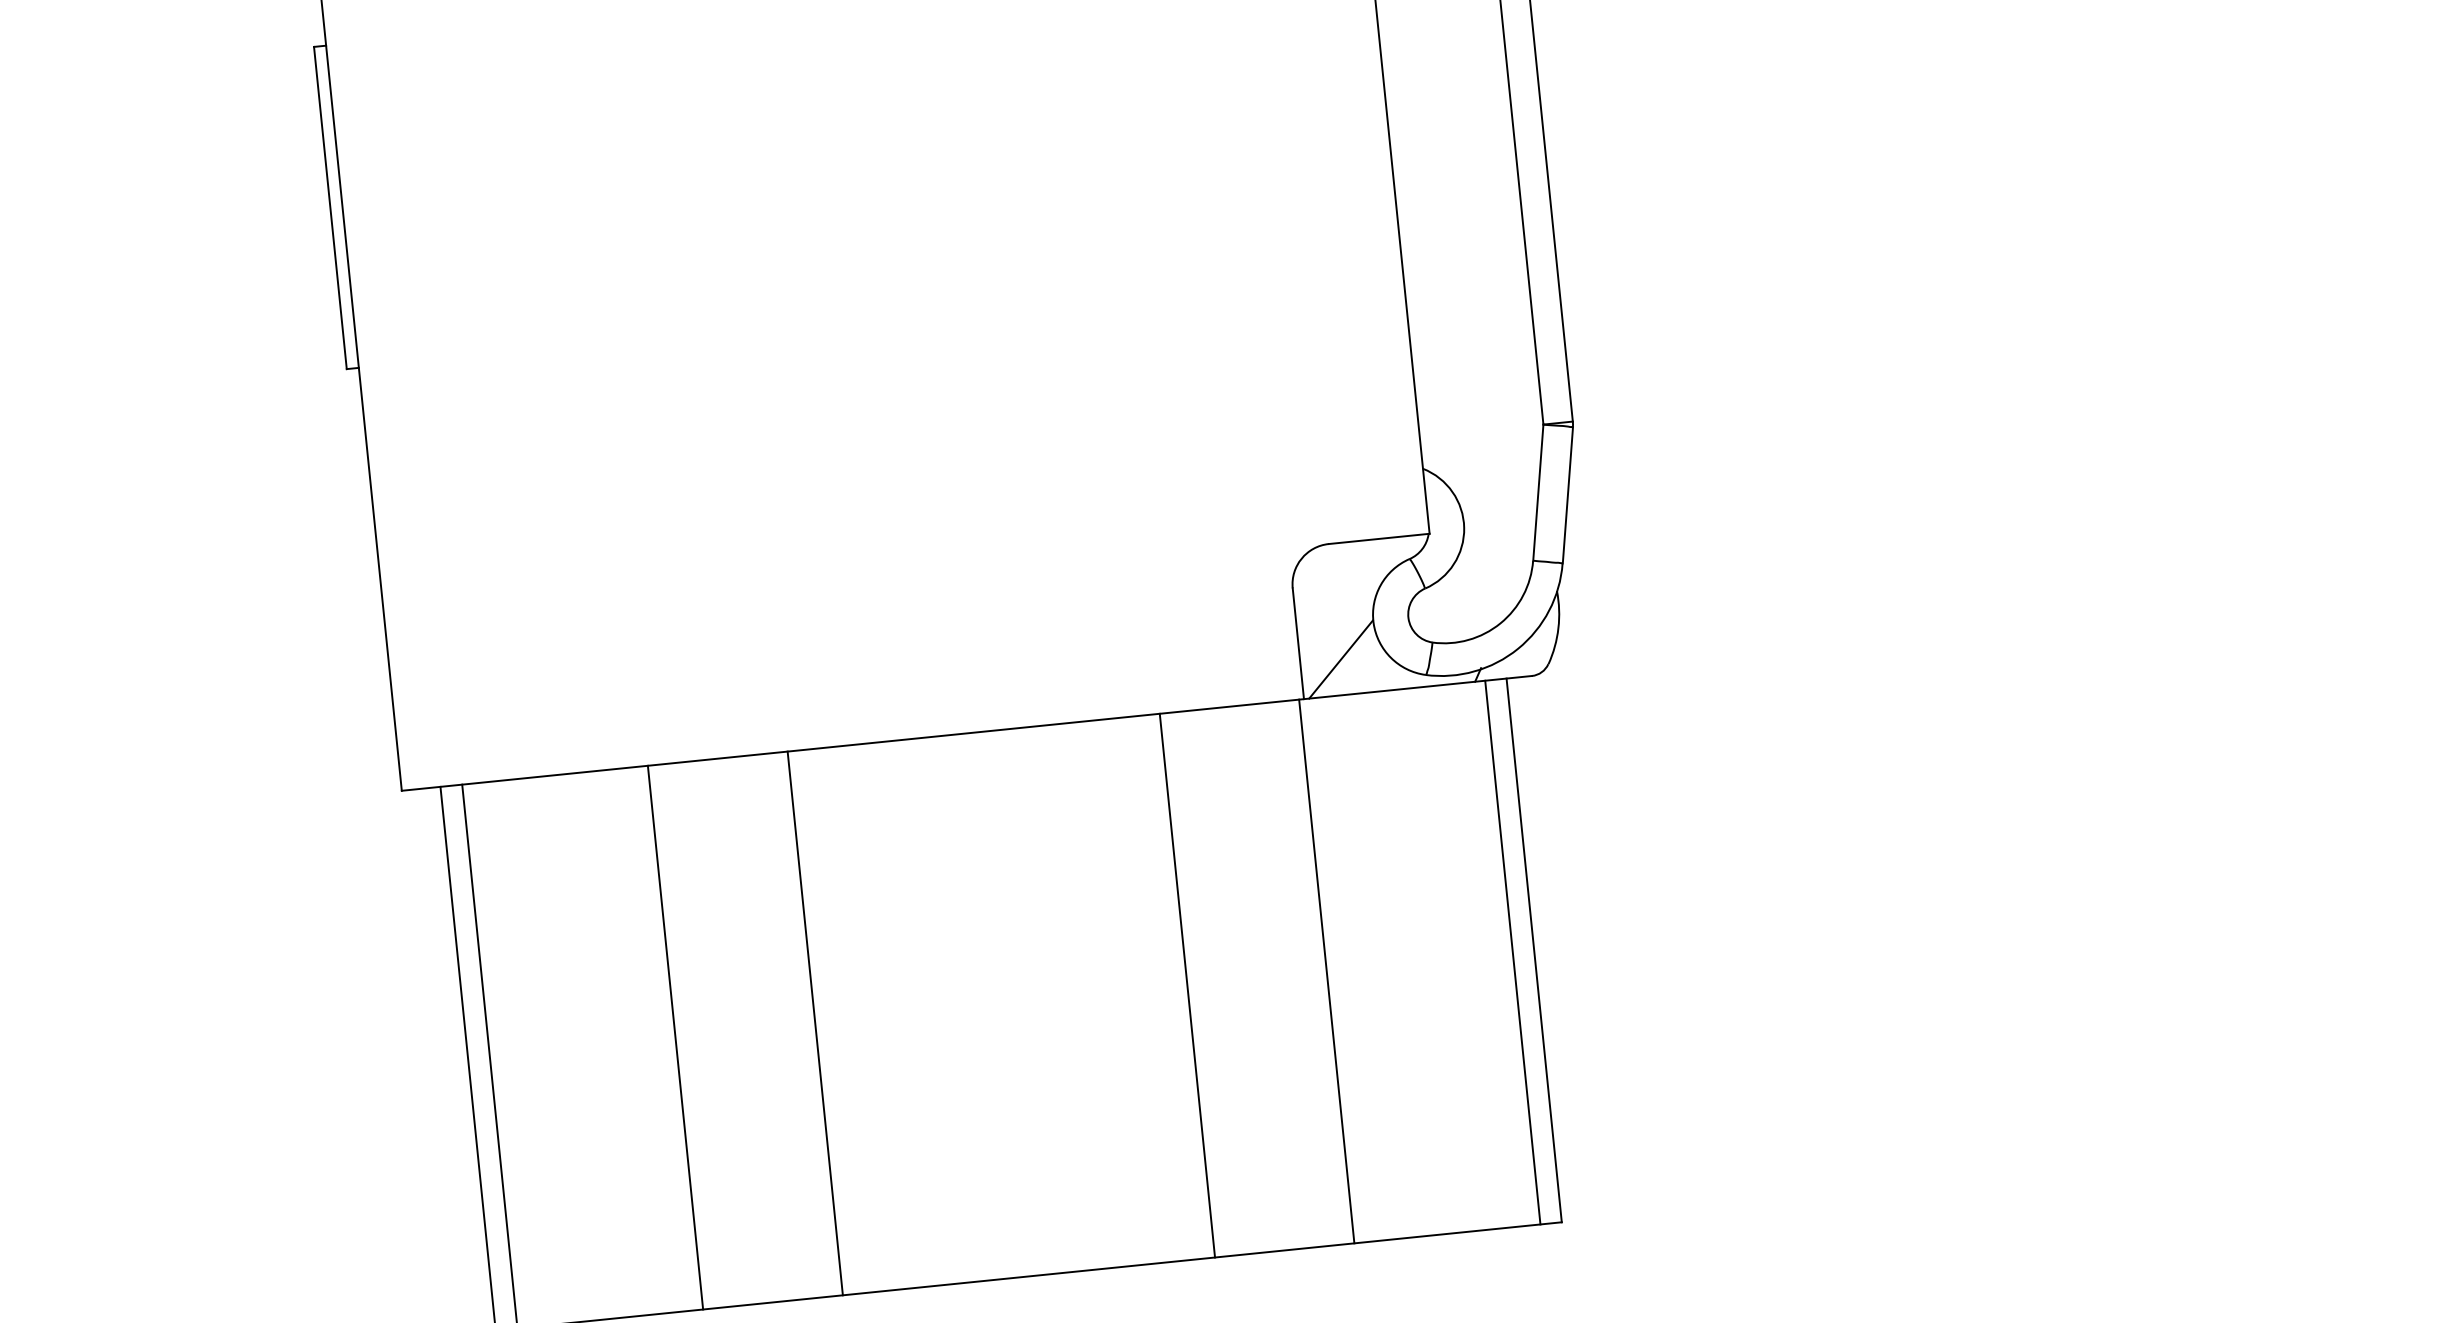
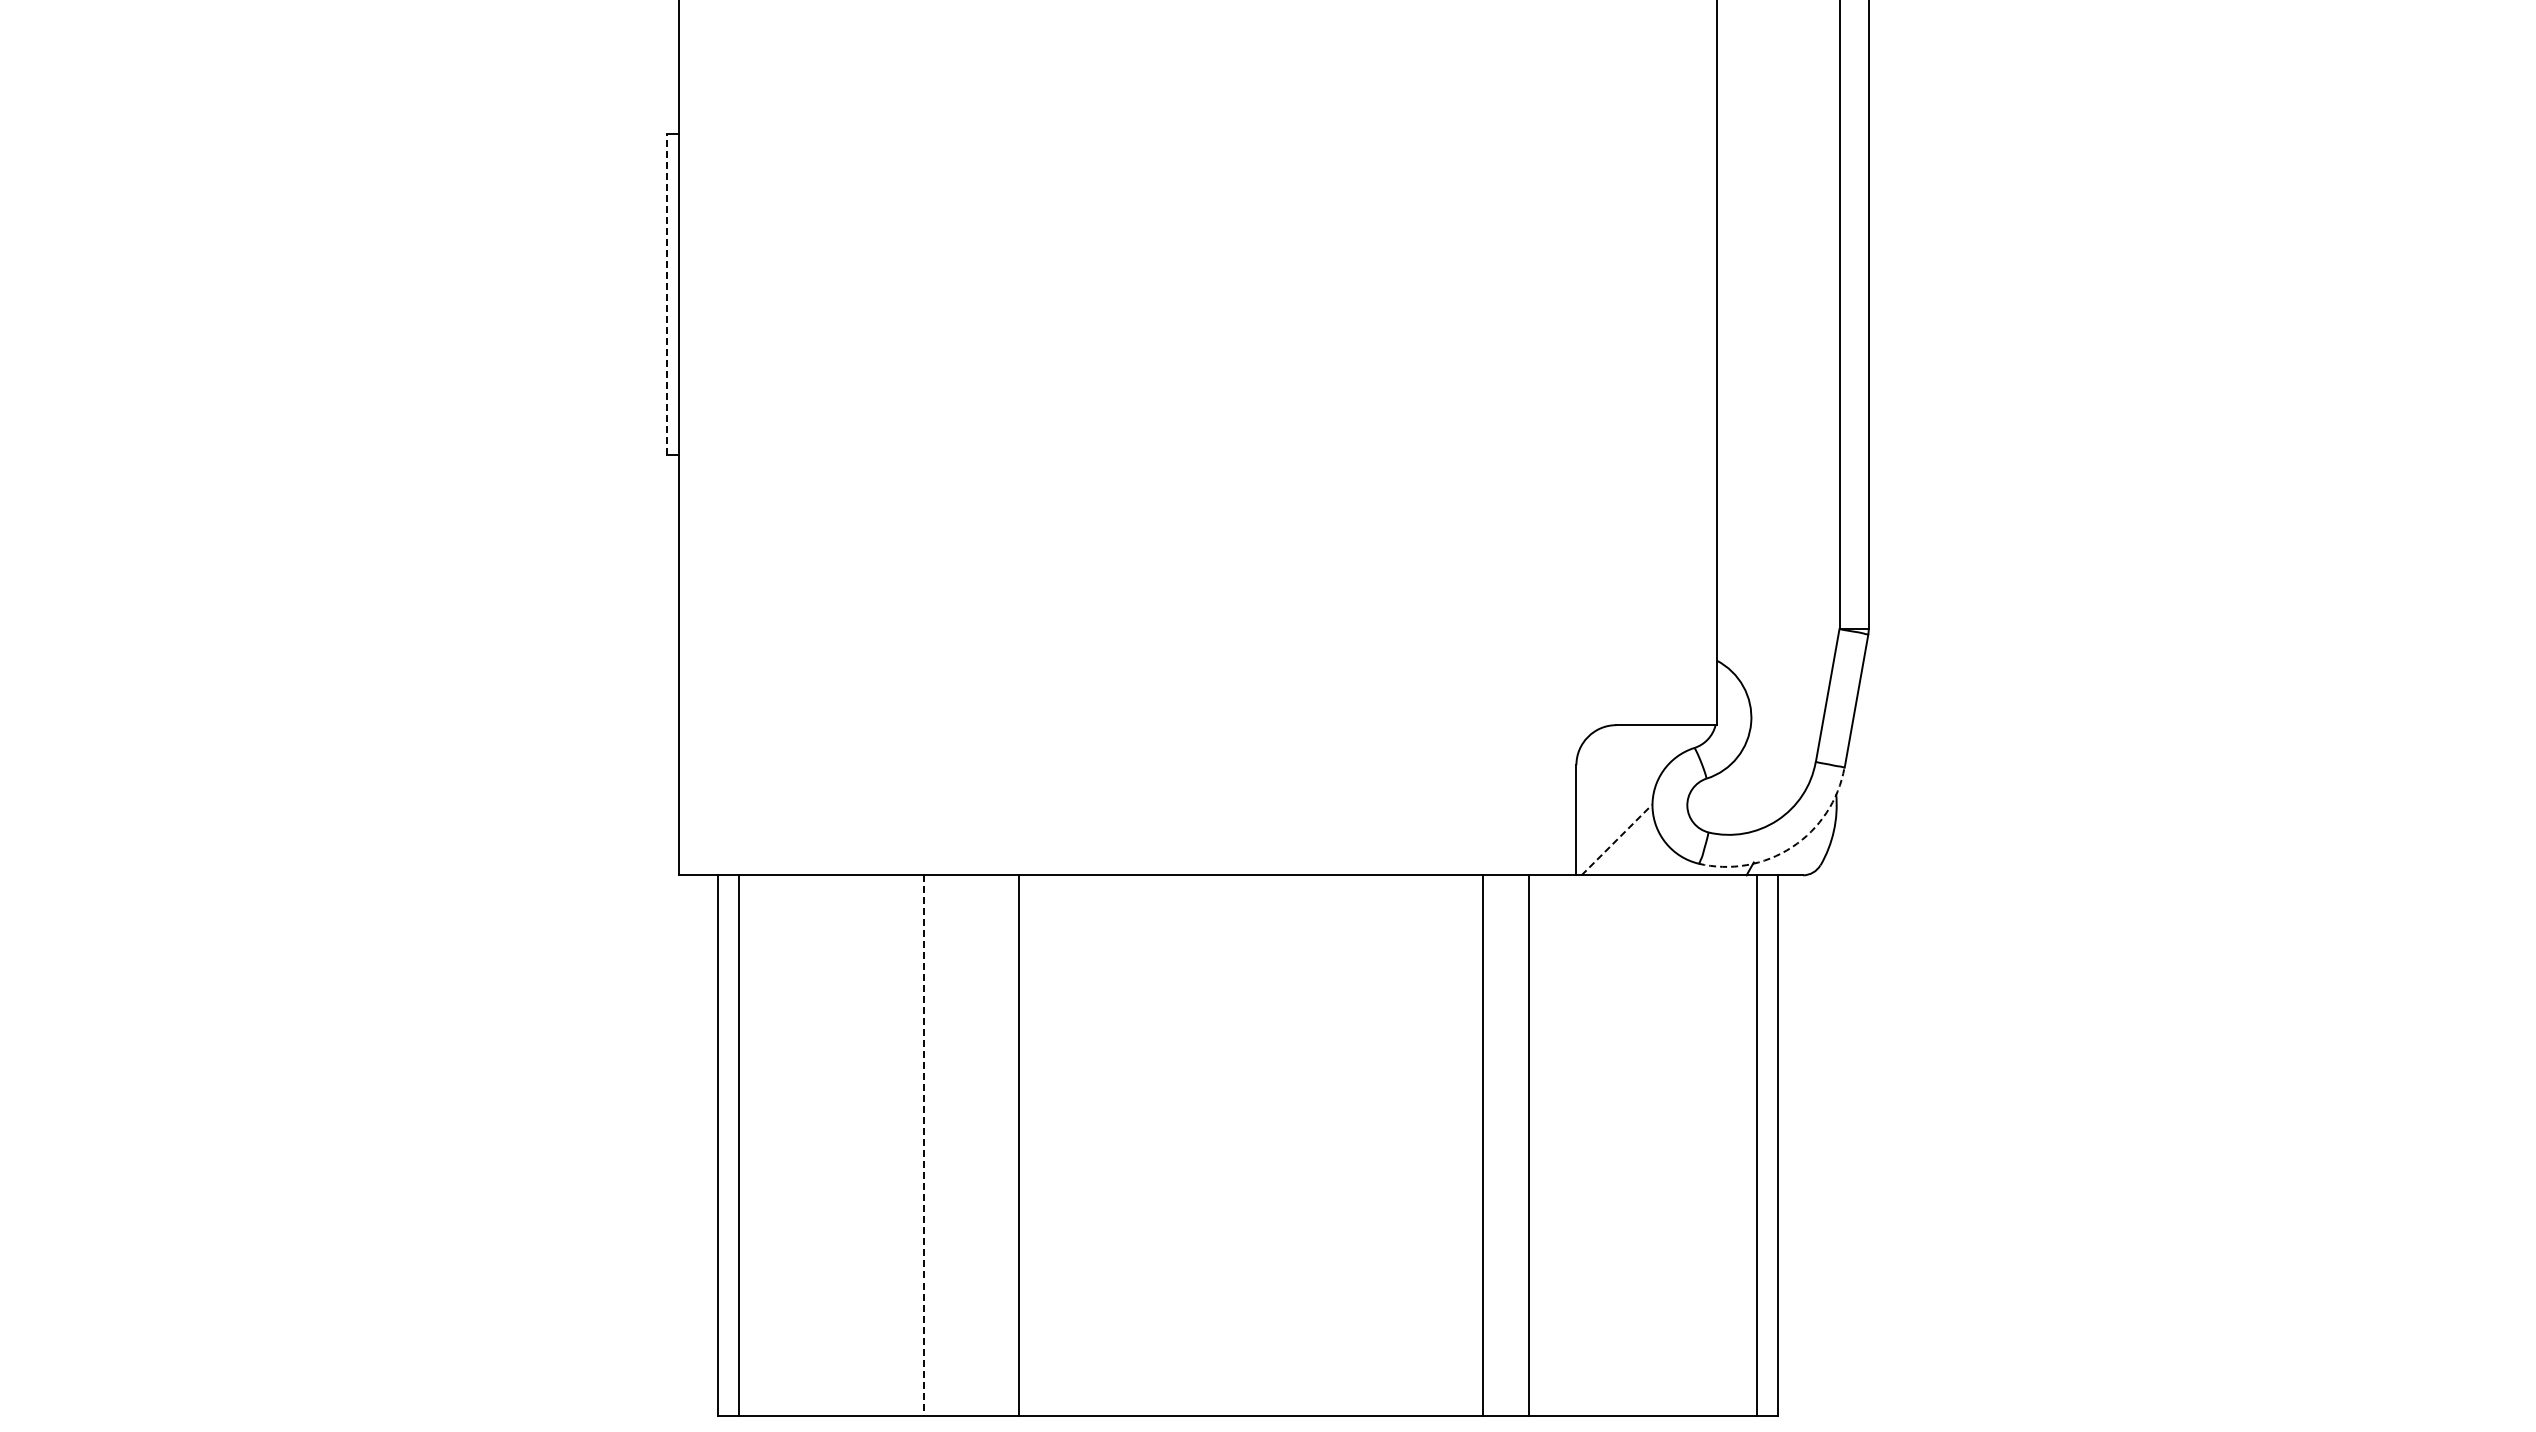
line: (330, 207) -> (667, 294), solid -> dashed
arc: (1518, 649) -> (1792, 847), solid -> dashed
line: (1340, 660) -> (1616, 840), solid -> dashed
line: (1326, 971) -> (1528, 1145), moved
line: (1187, 985) -> (1483, 1145), moved
line: (815, 1023) -> (1019, 1145), moved
line: (676, 1038) -> (924, 1146), solid -> dashed

